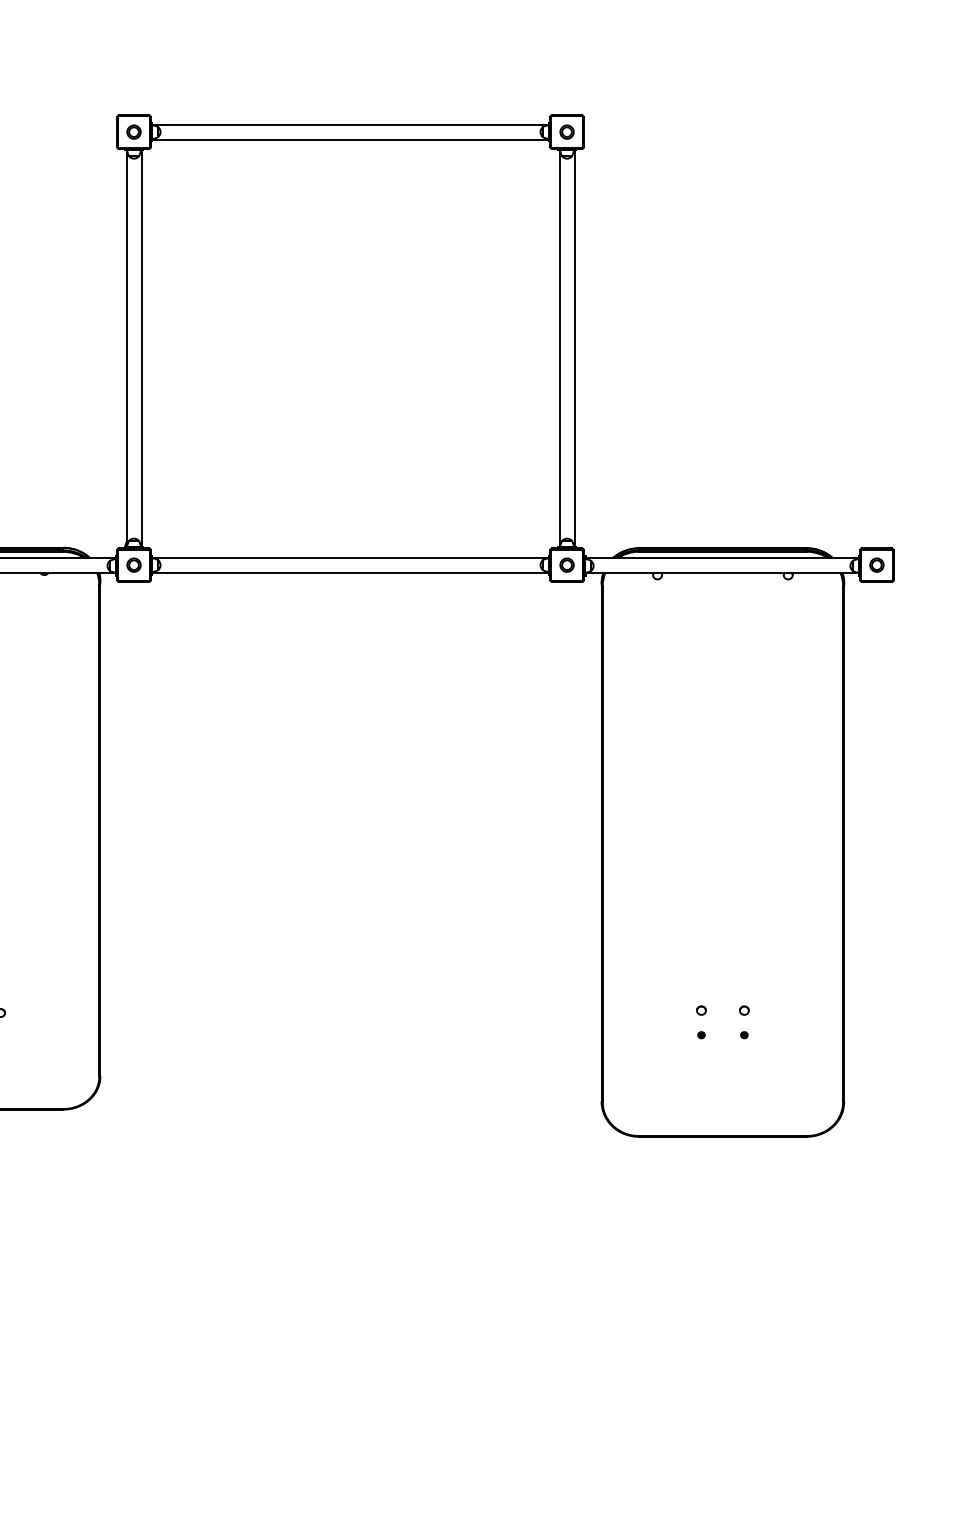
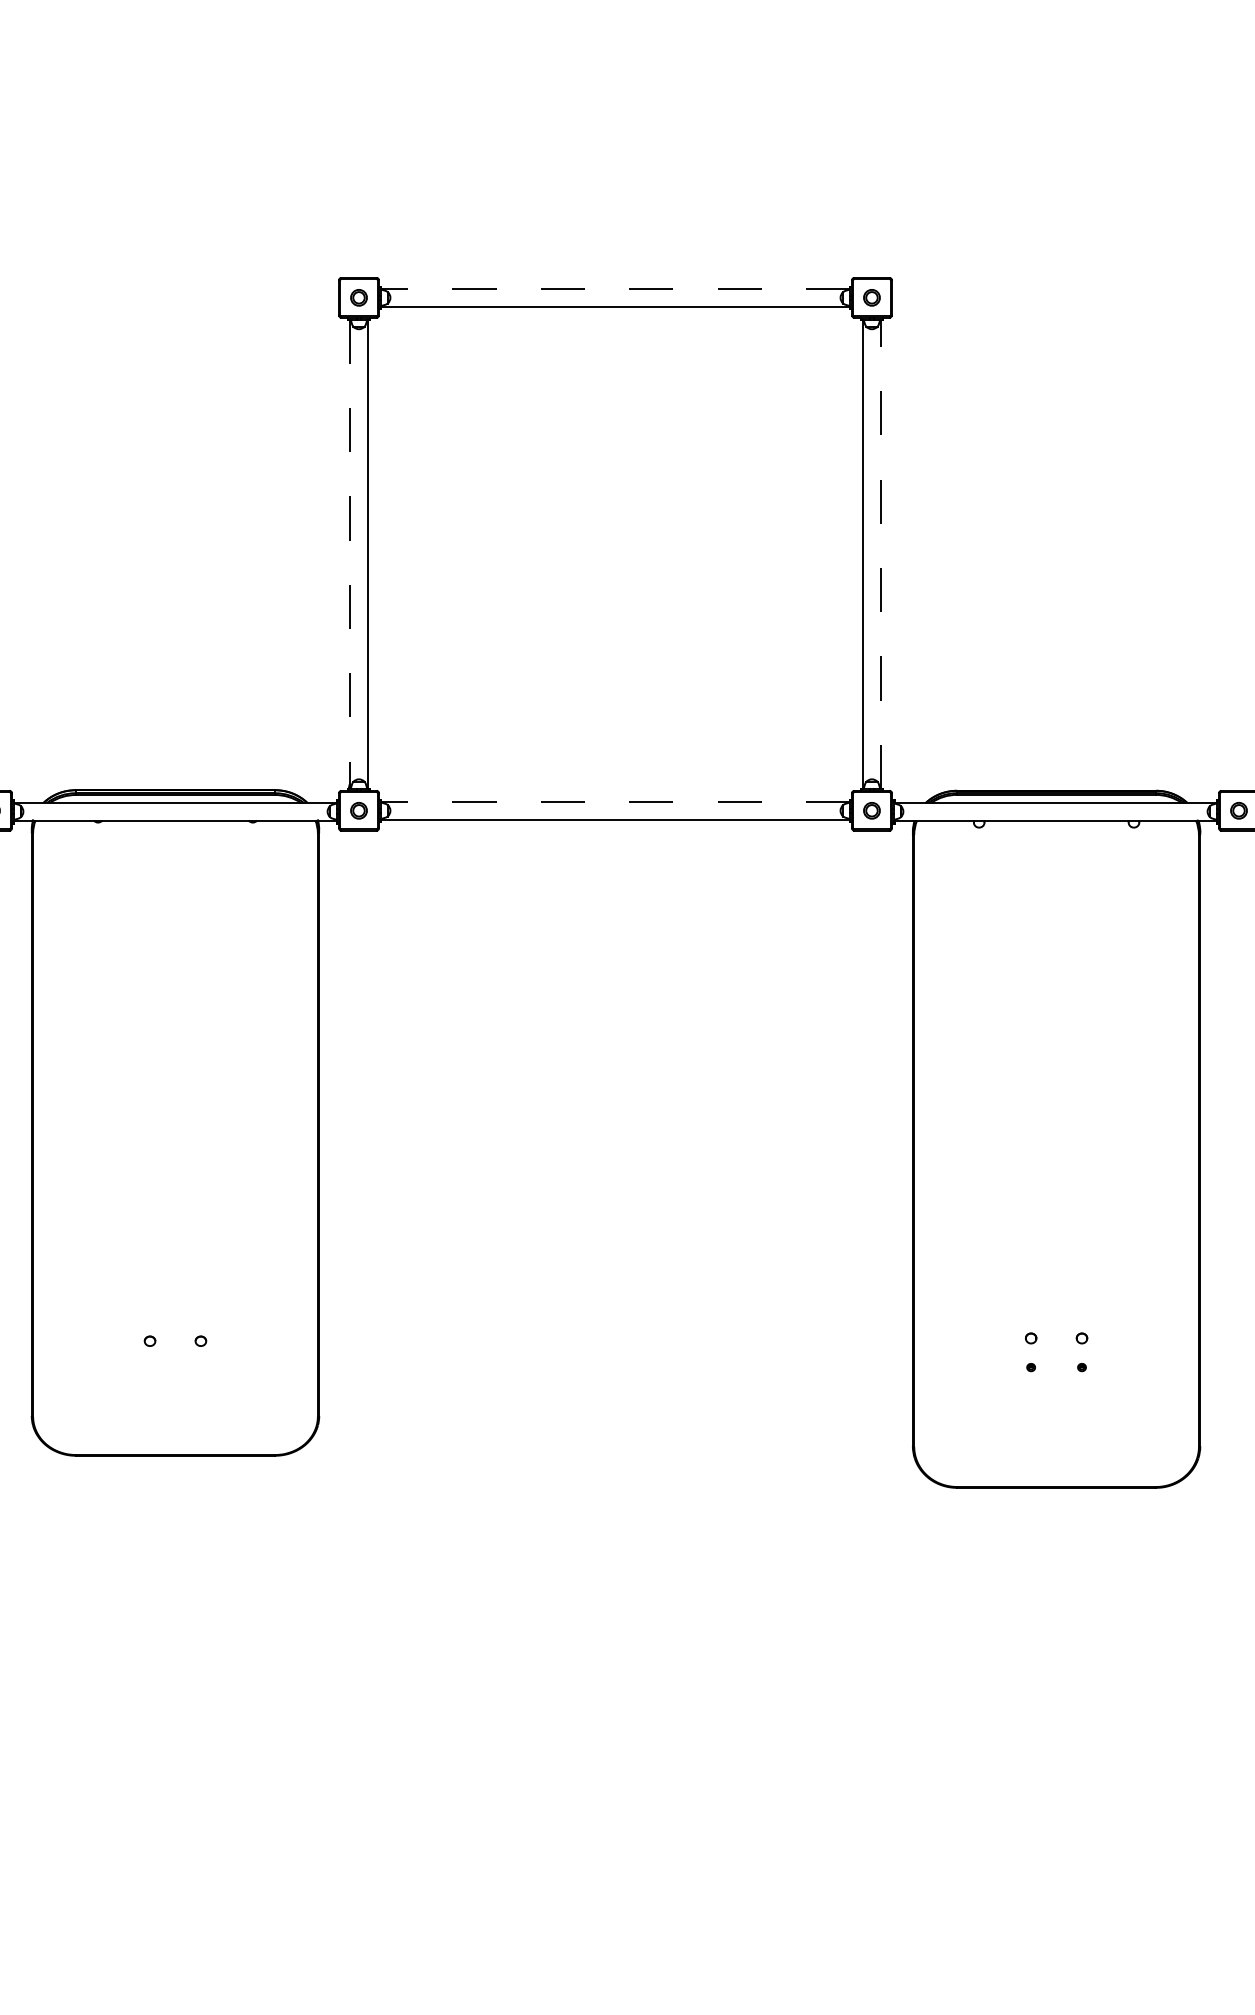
line: (350, 125) -> (615, 289), solid -> dashed
line: (126, 348) -> (350, 554), solid -> dashed
line: (574, 348) -> (880, 554), solid -> dashed
line: (350, 557) -> (615, 801), solid -> dashed

